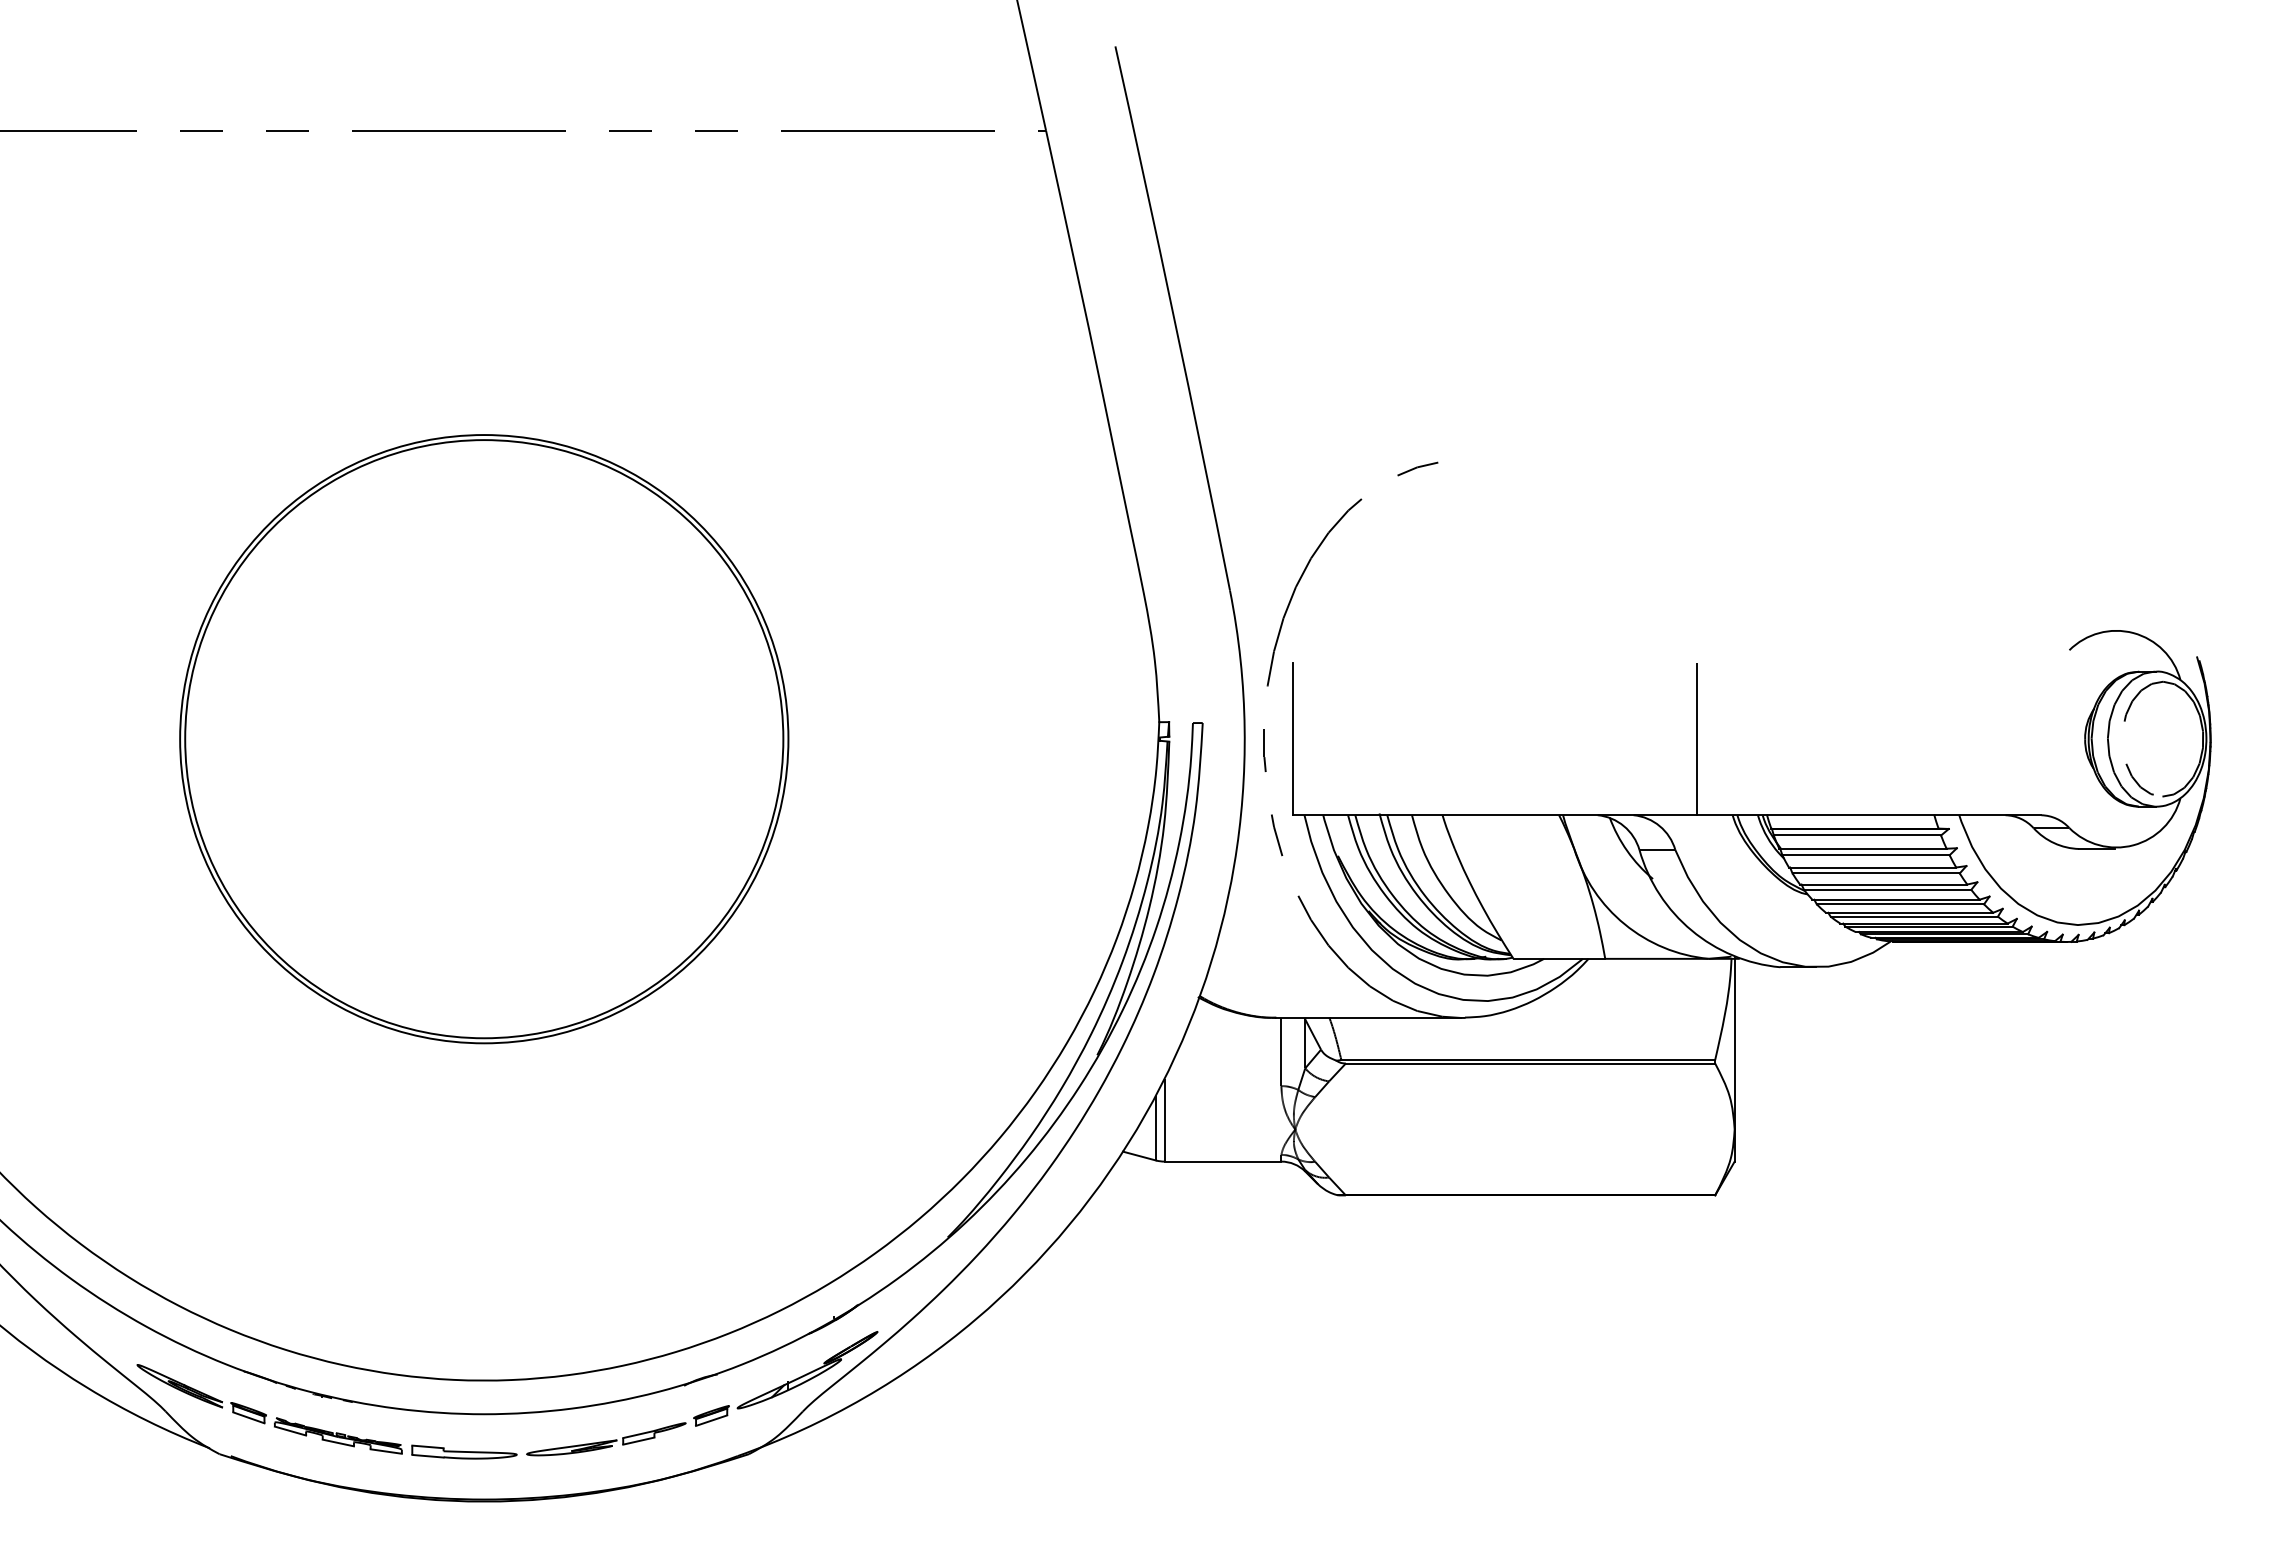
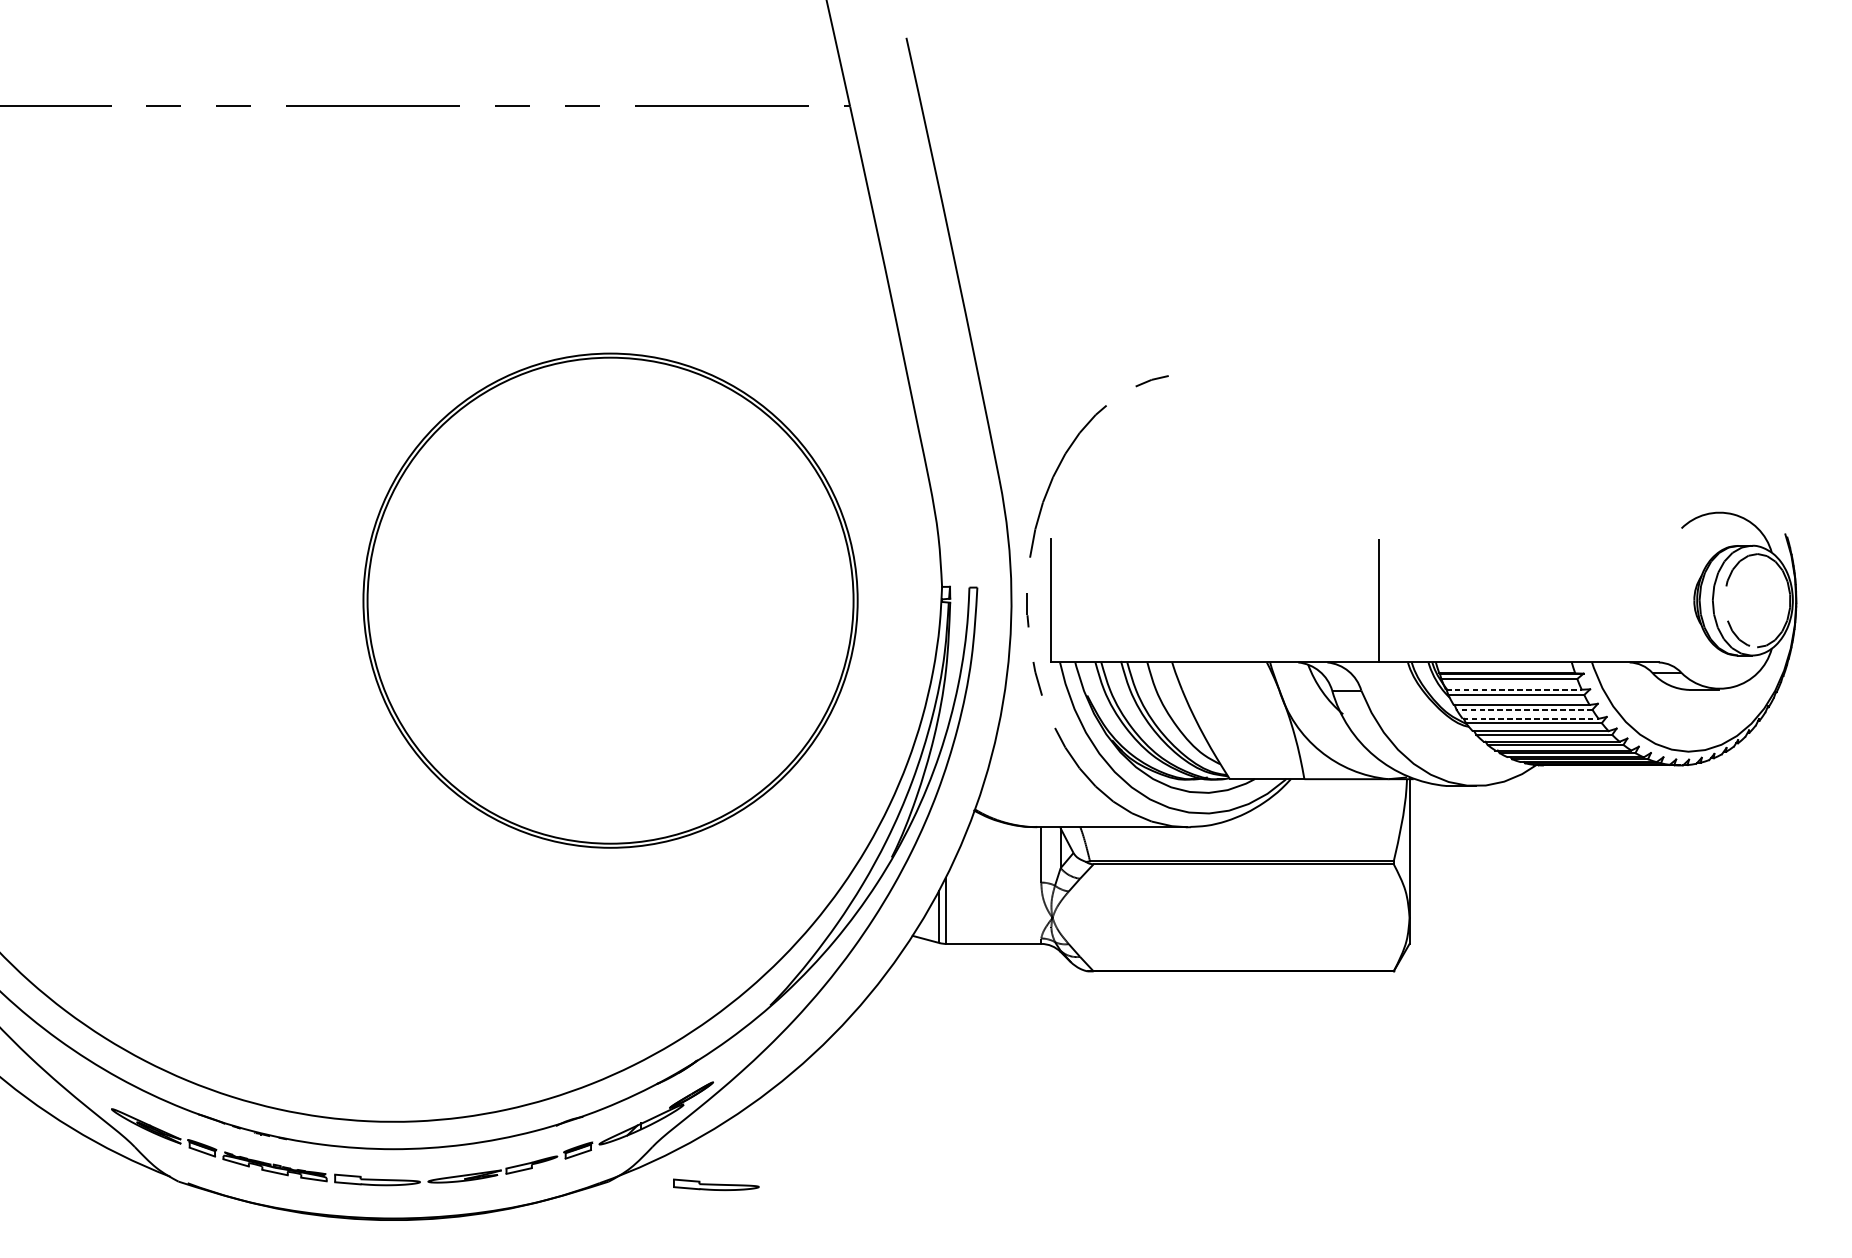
part: (484, 739) -> (610, 600), moved
line: (1862, 848) -> (1513, 689), solid -> dashed
line: (1876, 873) -> (1524, 709), solid -> dashed
line: (1883, 884) -> (1530, 718), solid -> dashed
part: (881, 1457) -> (716, 1184), added

